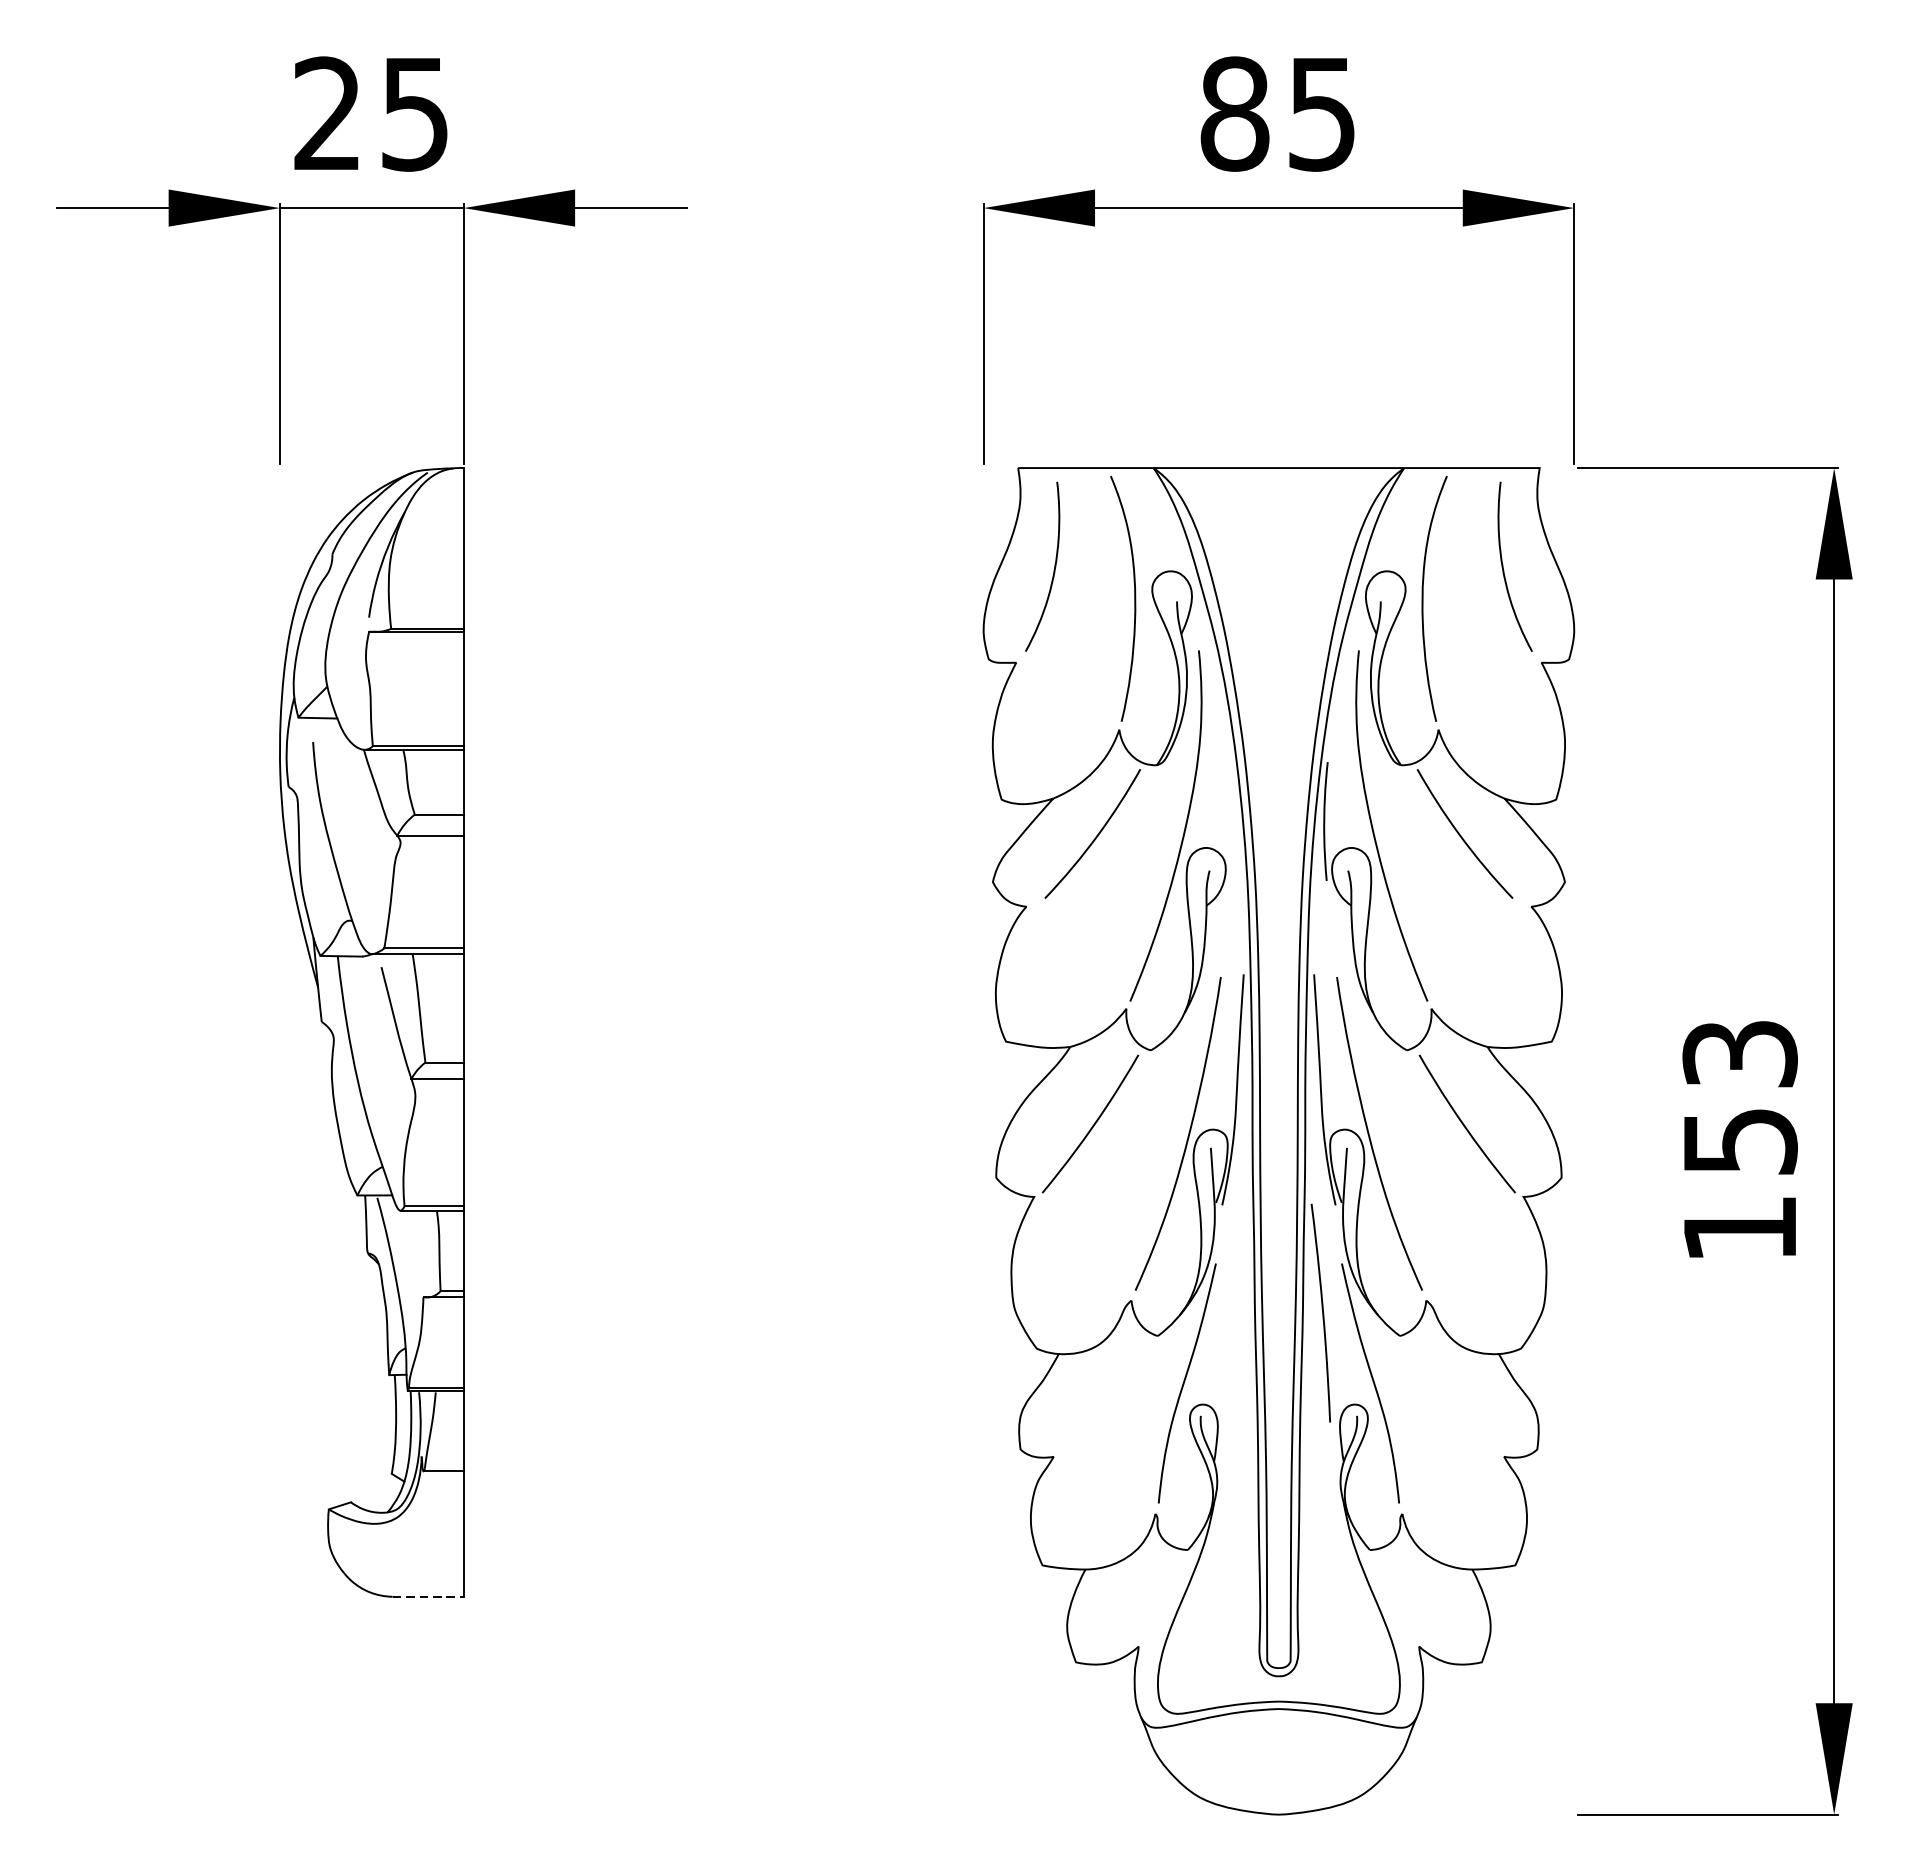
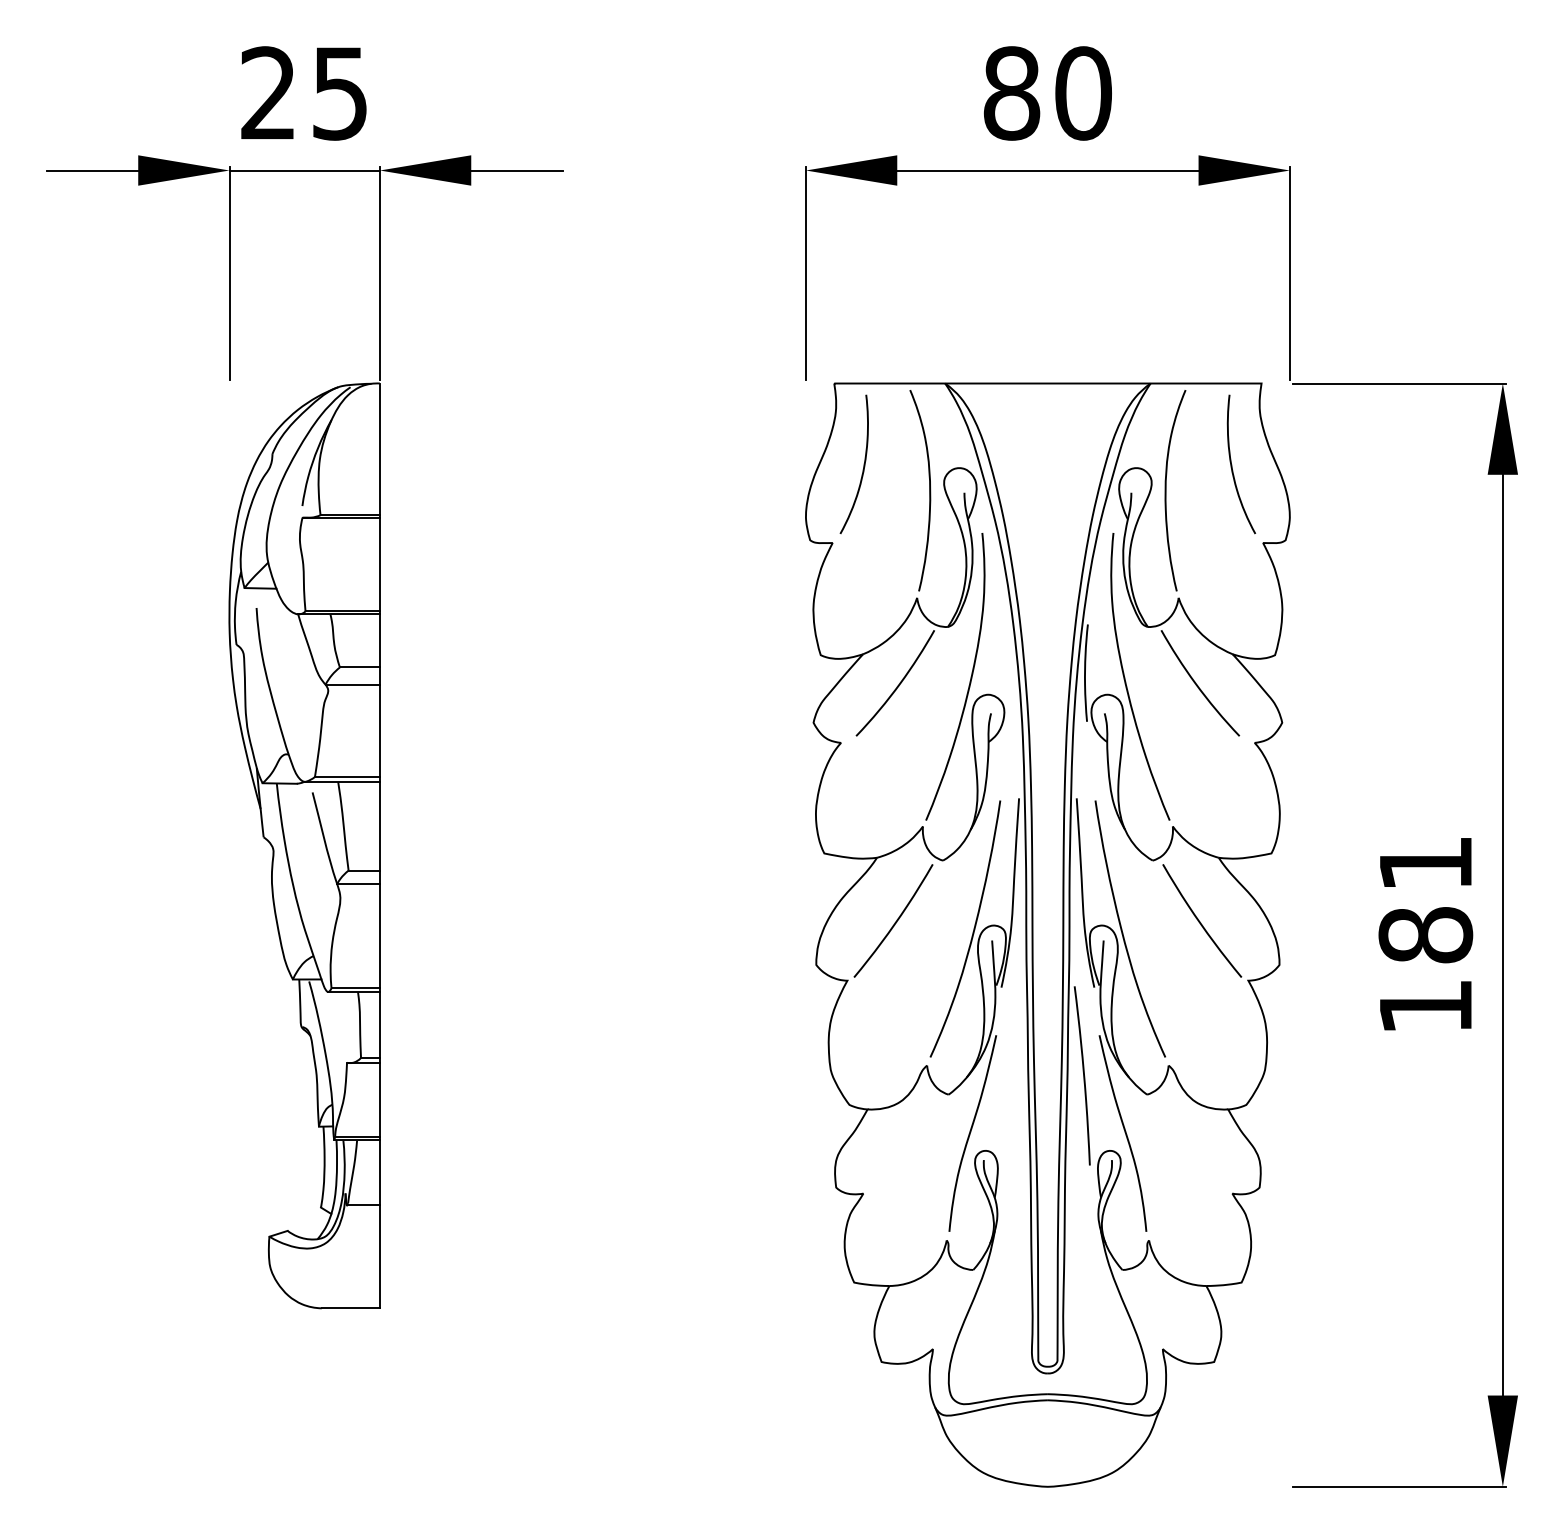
text: (1322, 114) -> (1083, 93), 85 -> 80
text: (1739, 1097) -> (1425, 899), 153 -> 181
line: (428, 1597) -> (351, 1308), dashed -> solid

